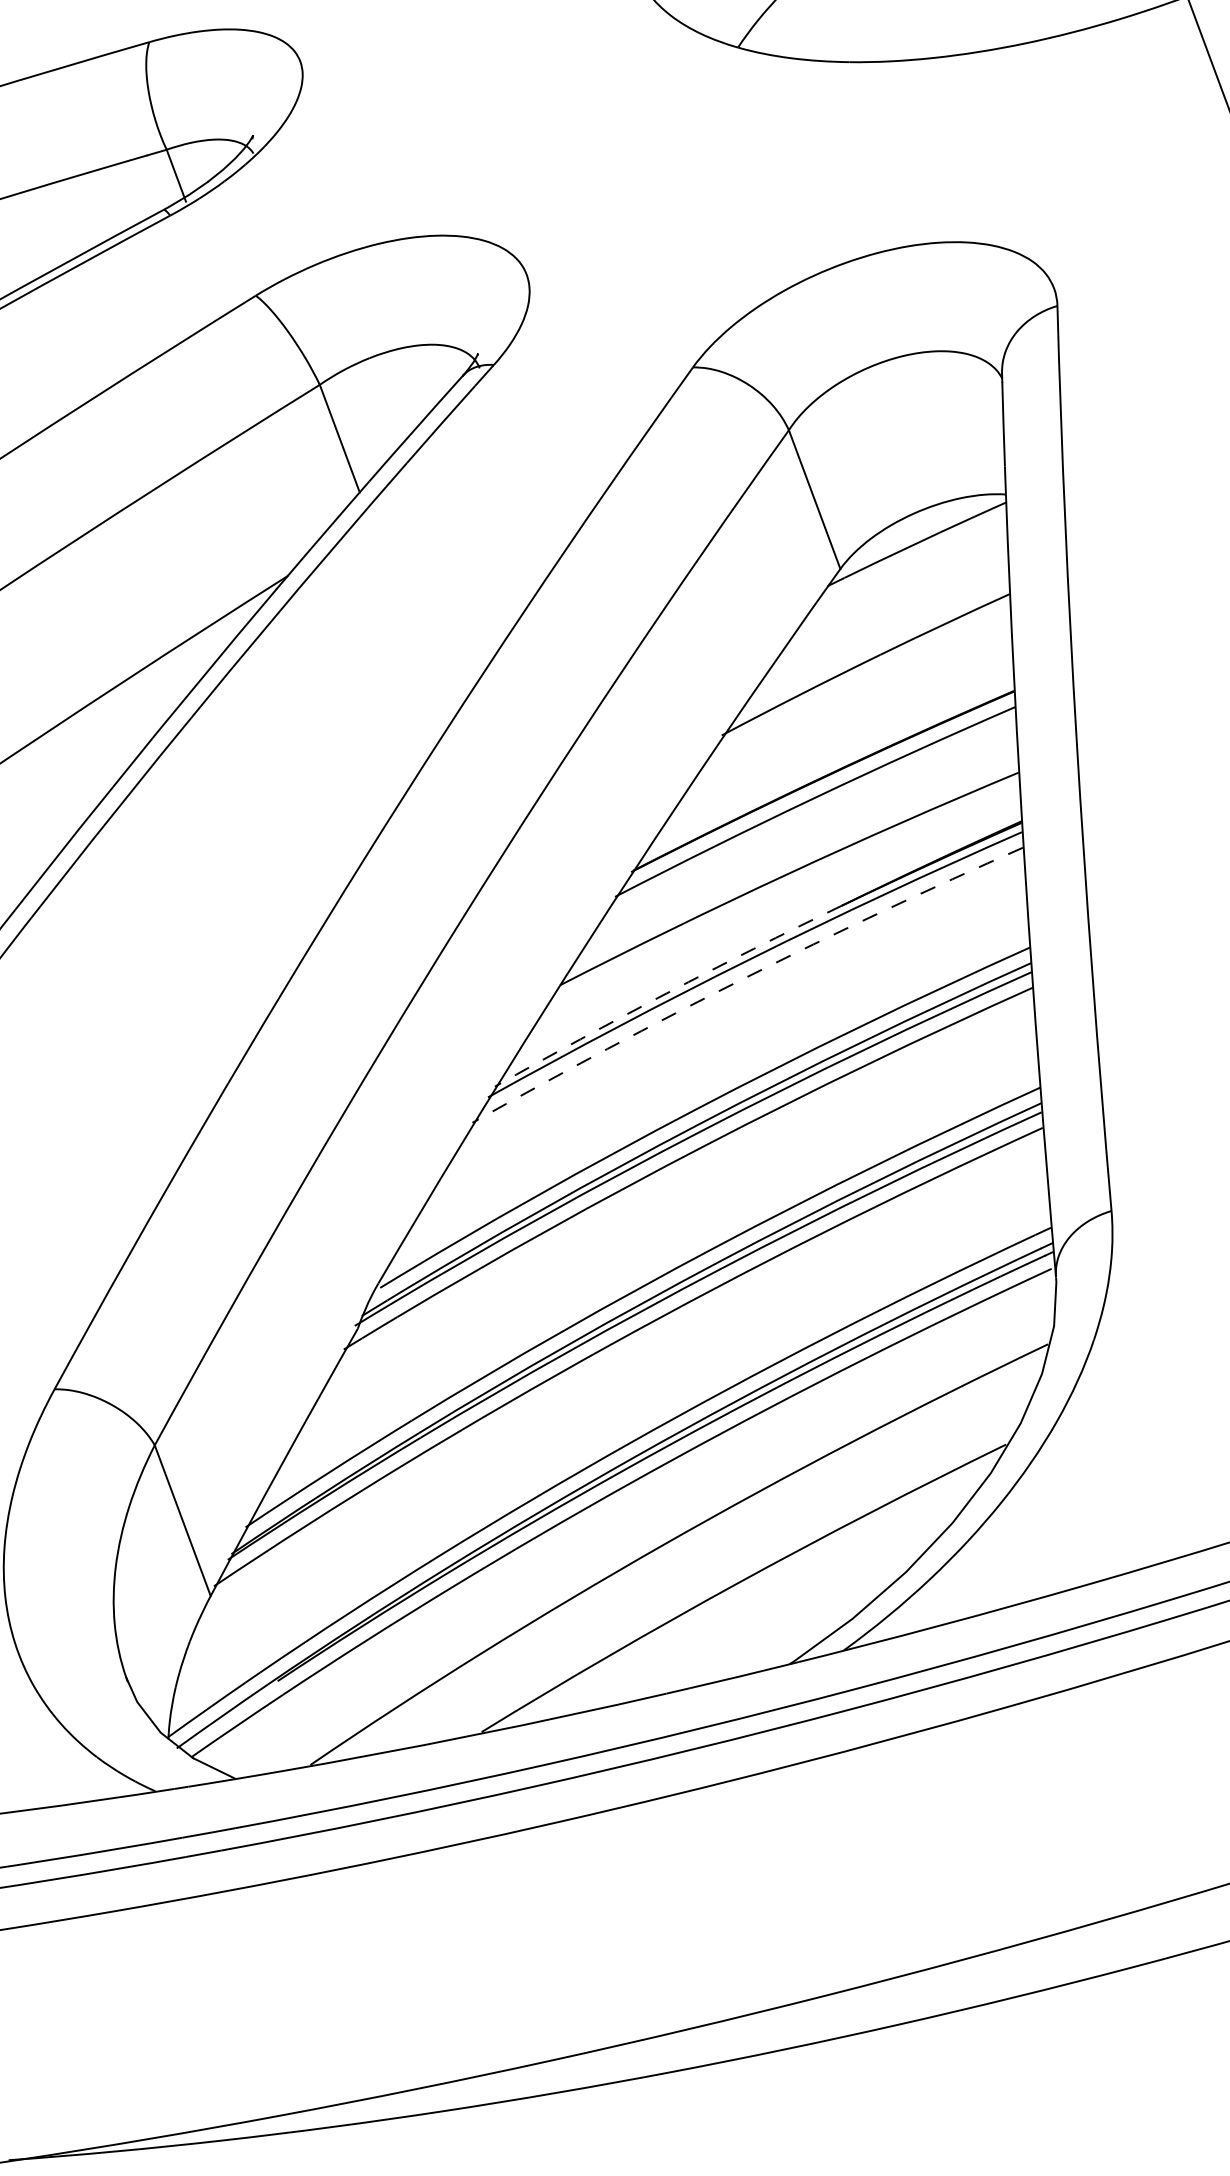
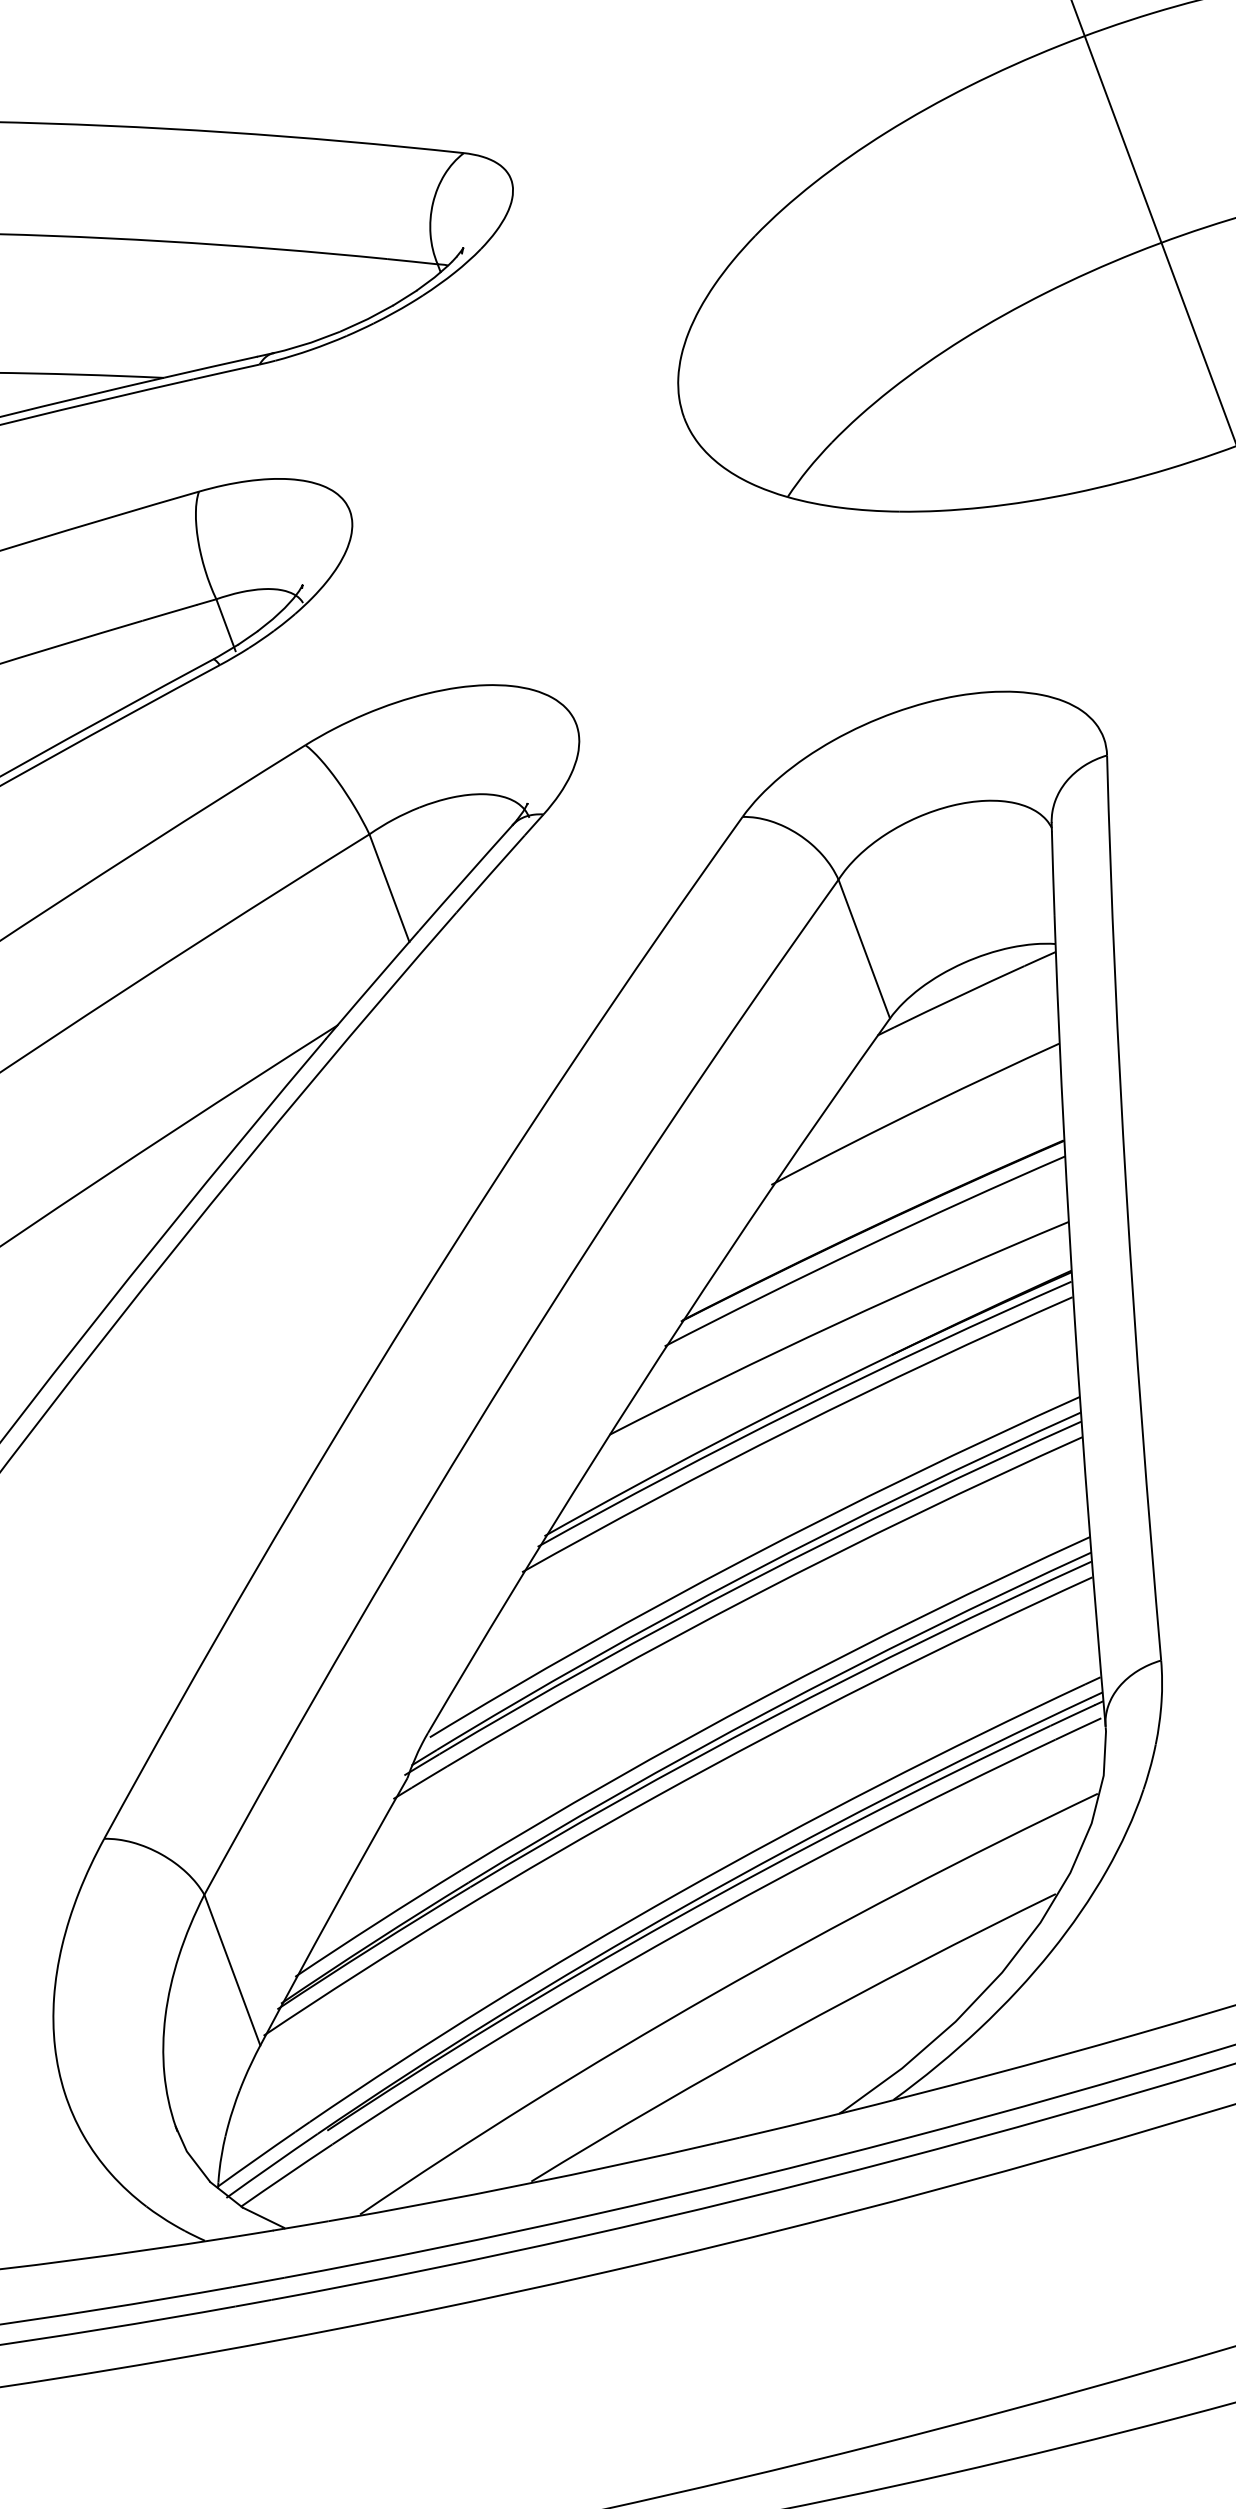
arc: (743, 978) -> (793, 1427), dashed -> solid
arc: (666, 993) -> (716, 1442), dashed -> solid

